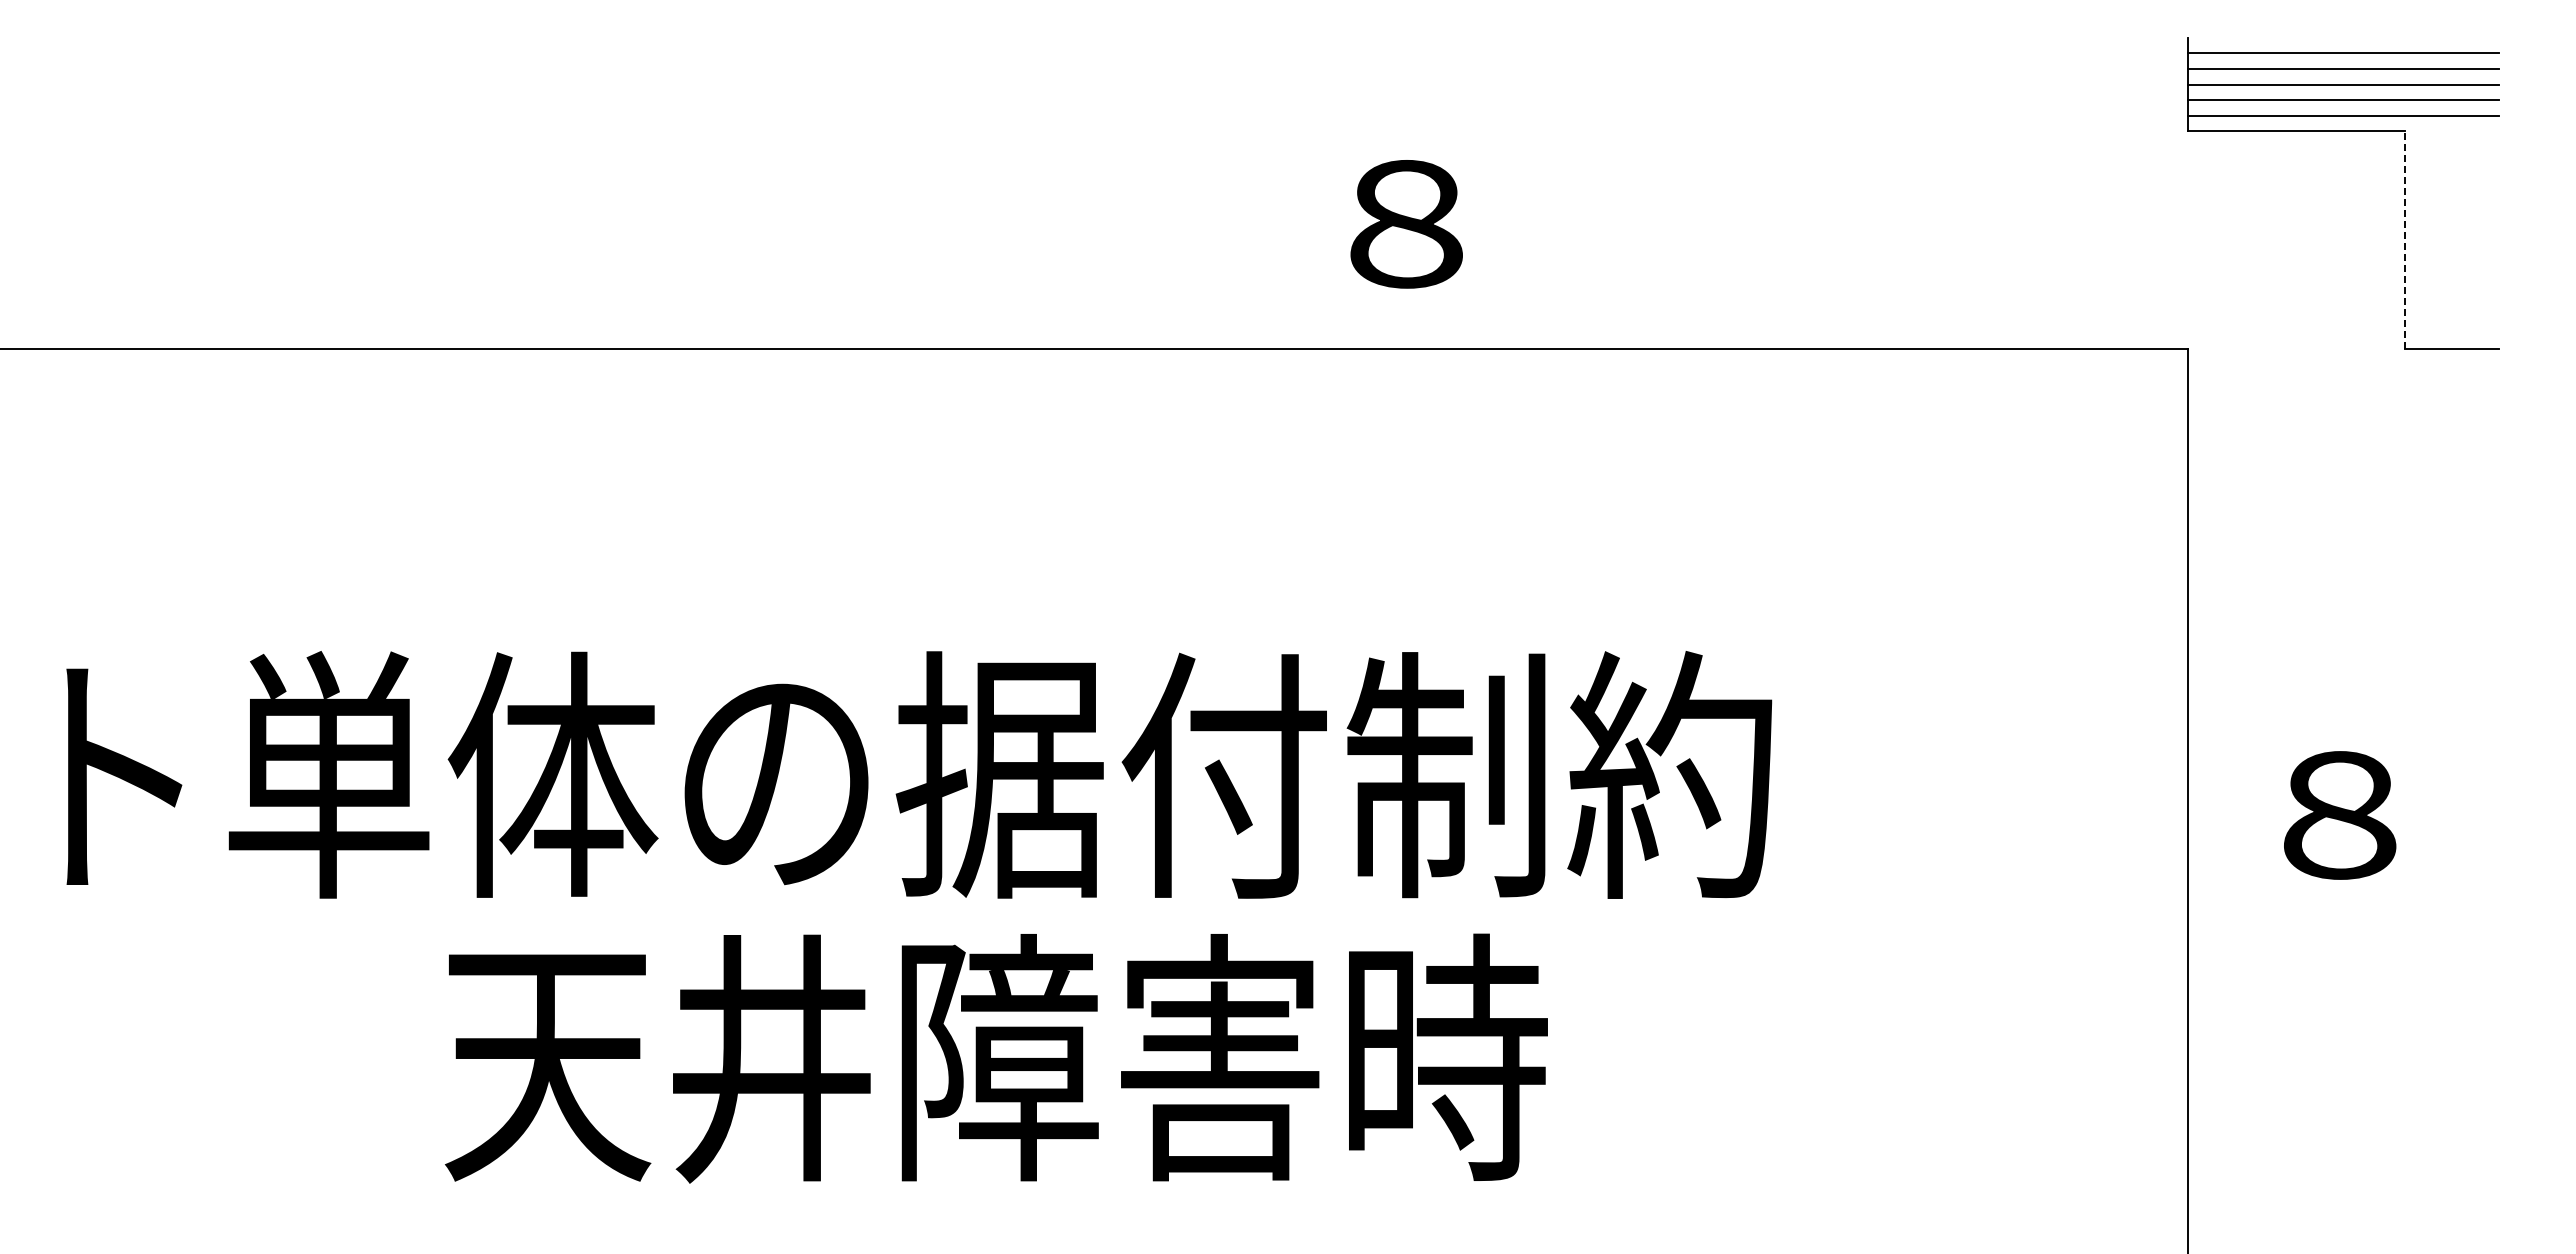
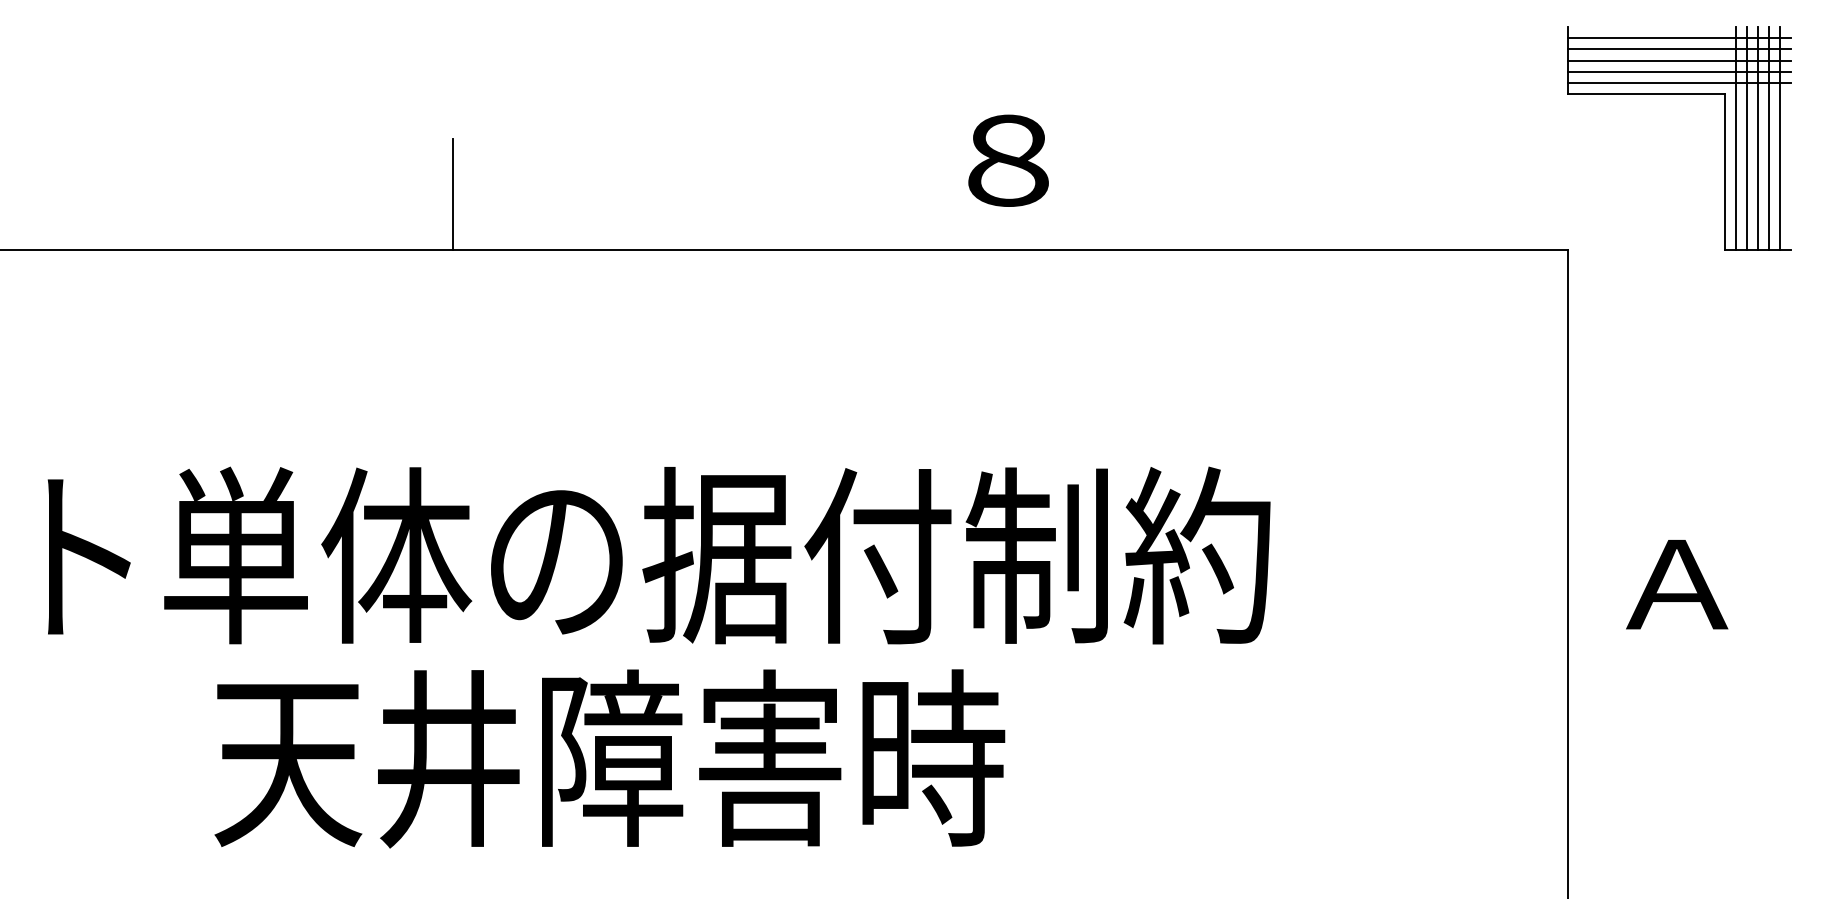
line: (2420, 192) -> (1735, 138), added
line: (2436, 192) -> (1746, 138), added
line: (2452, 192) -> (1758, 138), added
line: (2467, 192) -> (1769, 138), added
line: (2483, 192) -> (1780, 138), added
line: (2405, 240) -> (1724, 172), dashed -> solid
line: (631, 270) -> (452, 193), added
text: (2338, 815) -> (1676, 584), ８ -> Ａ
text: (996, 1058) -> (609, 758), moved

